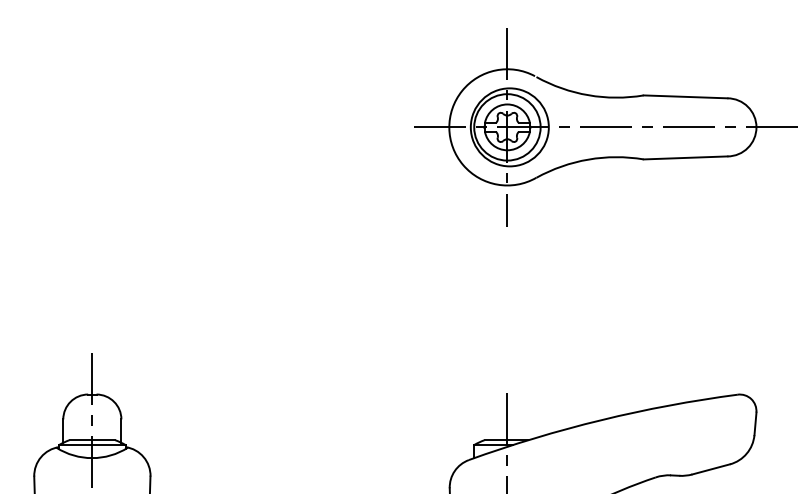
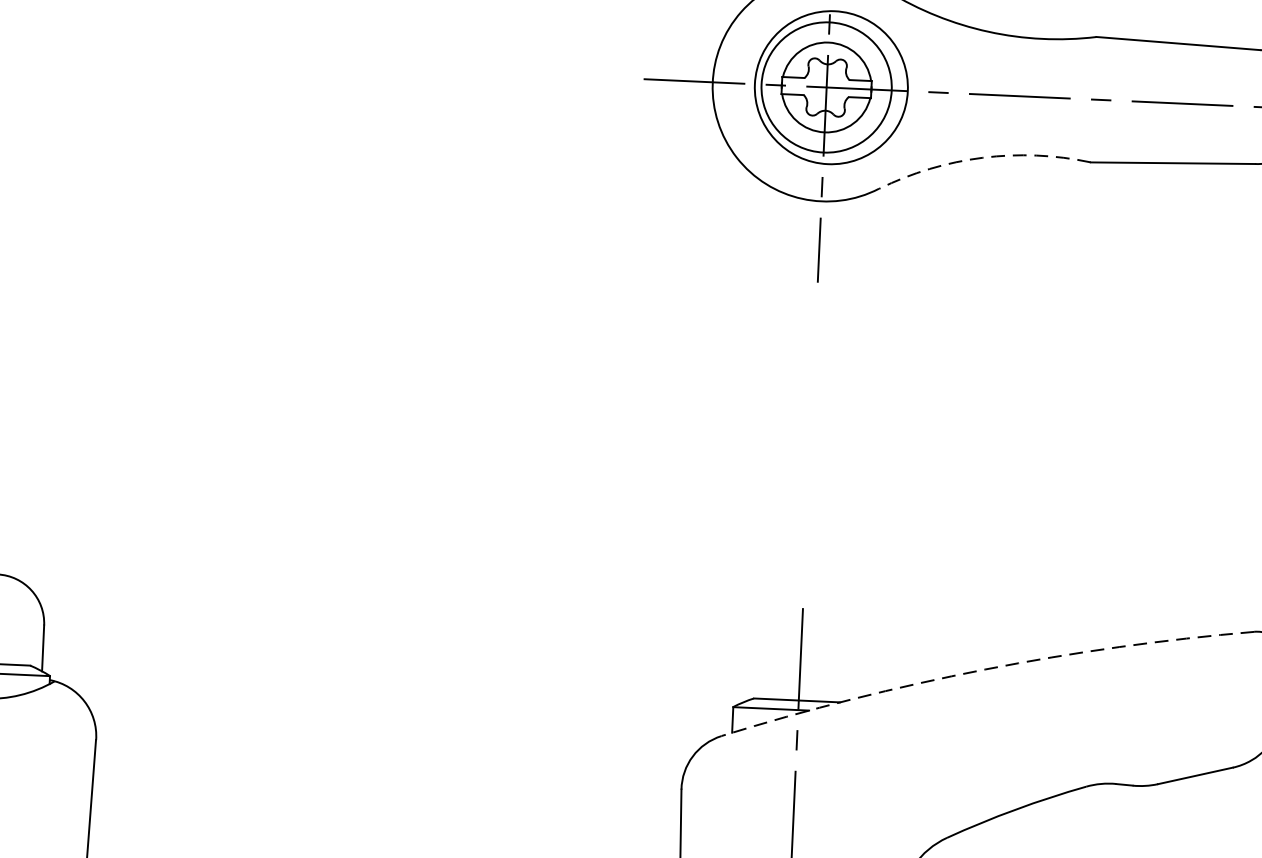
arc: (588, 159) -> (982, 157), solid -> dashed
arc: (601, 420) -> (984, 670), solid -> dashed

